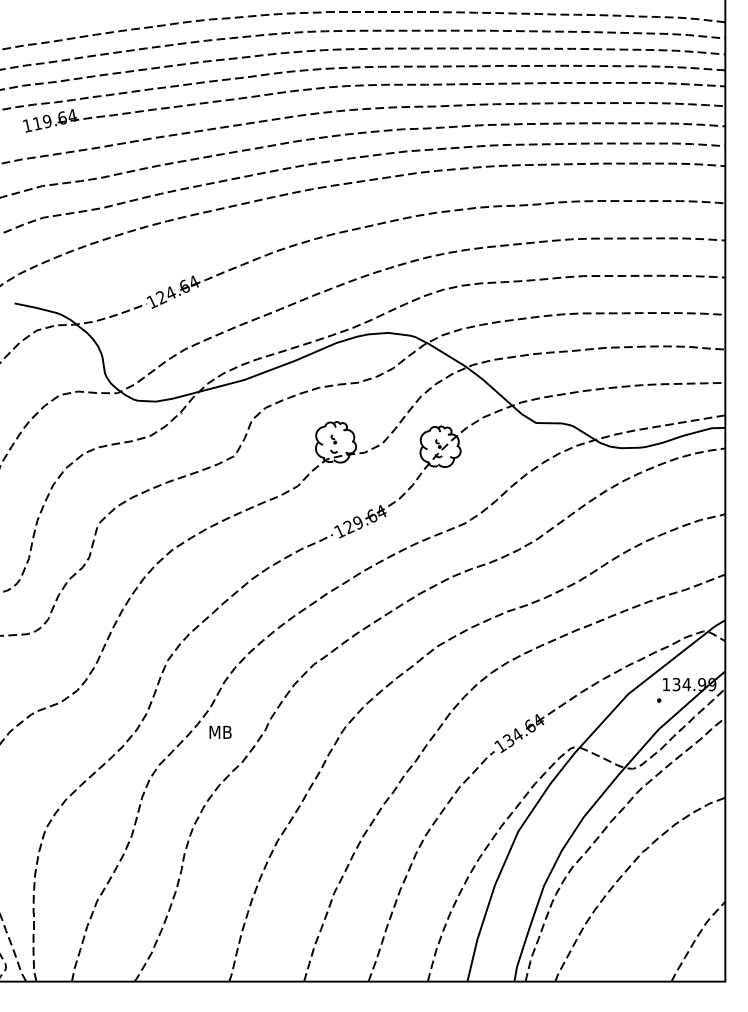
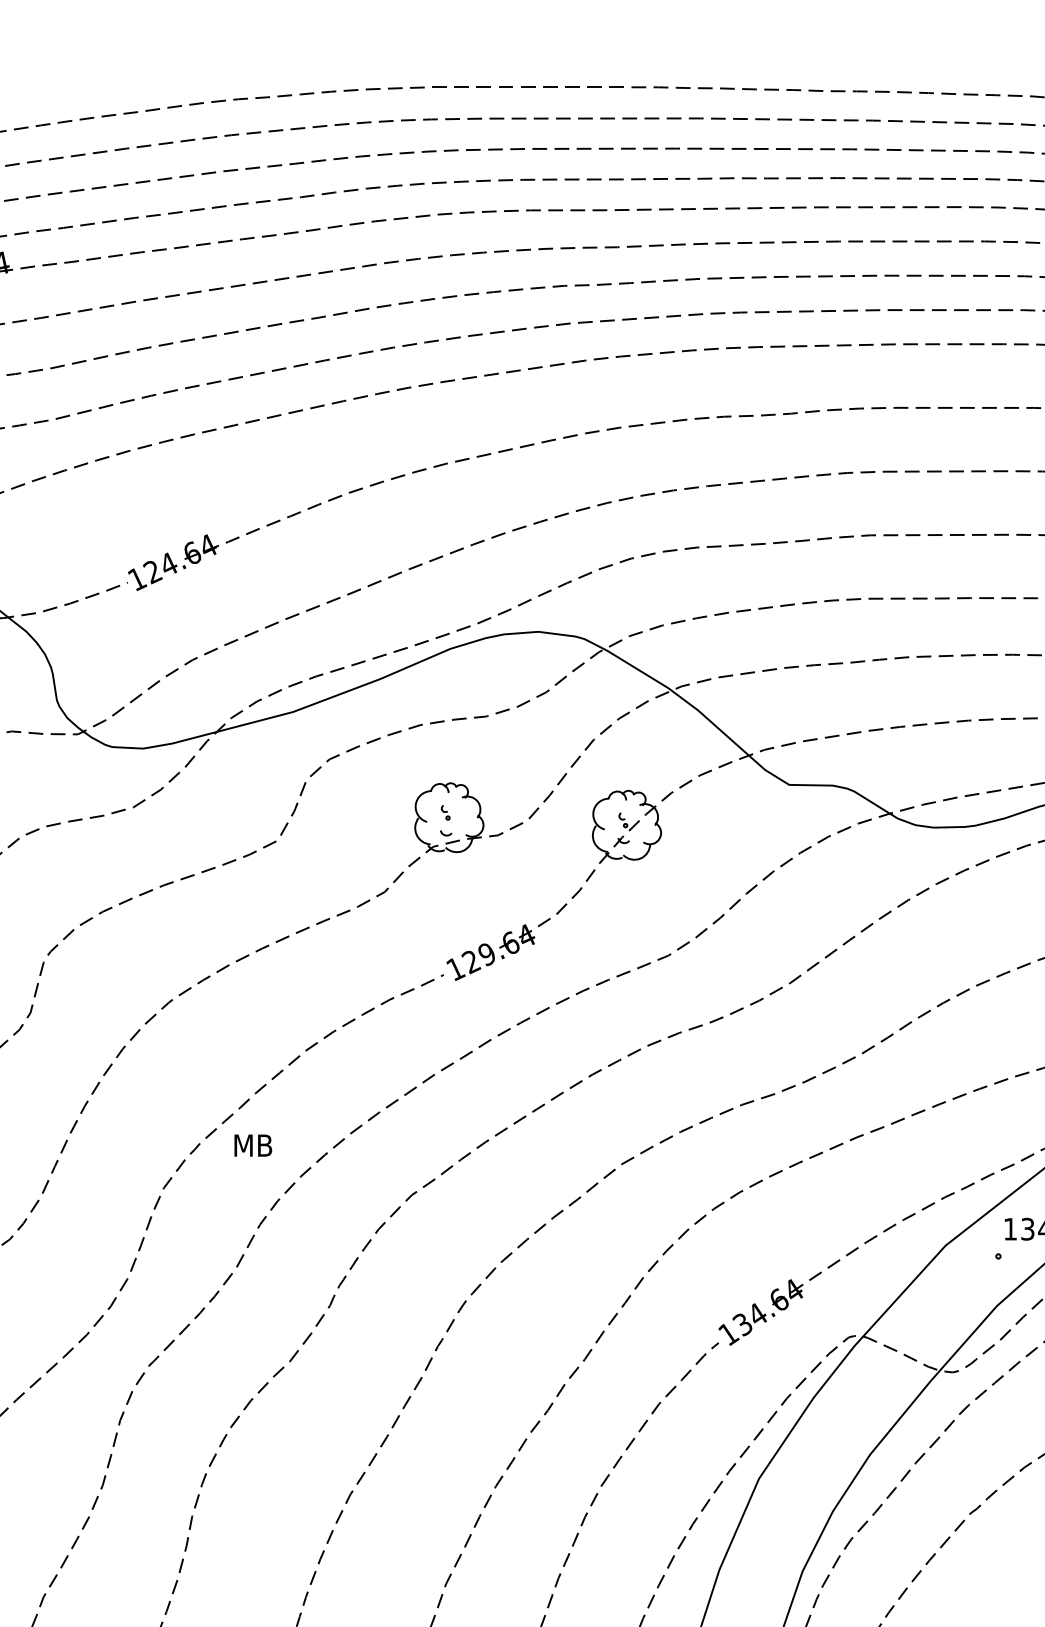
text: (220, 731) -> (253, 1144), moved

